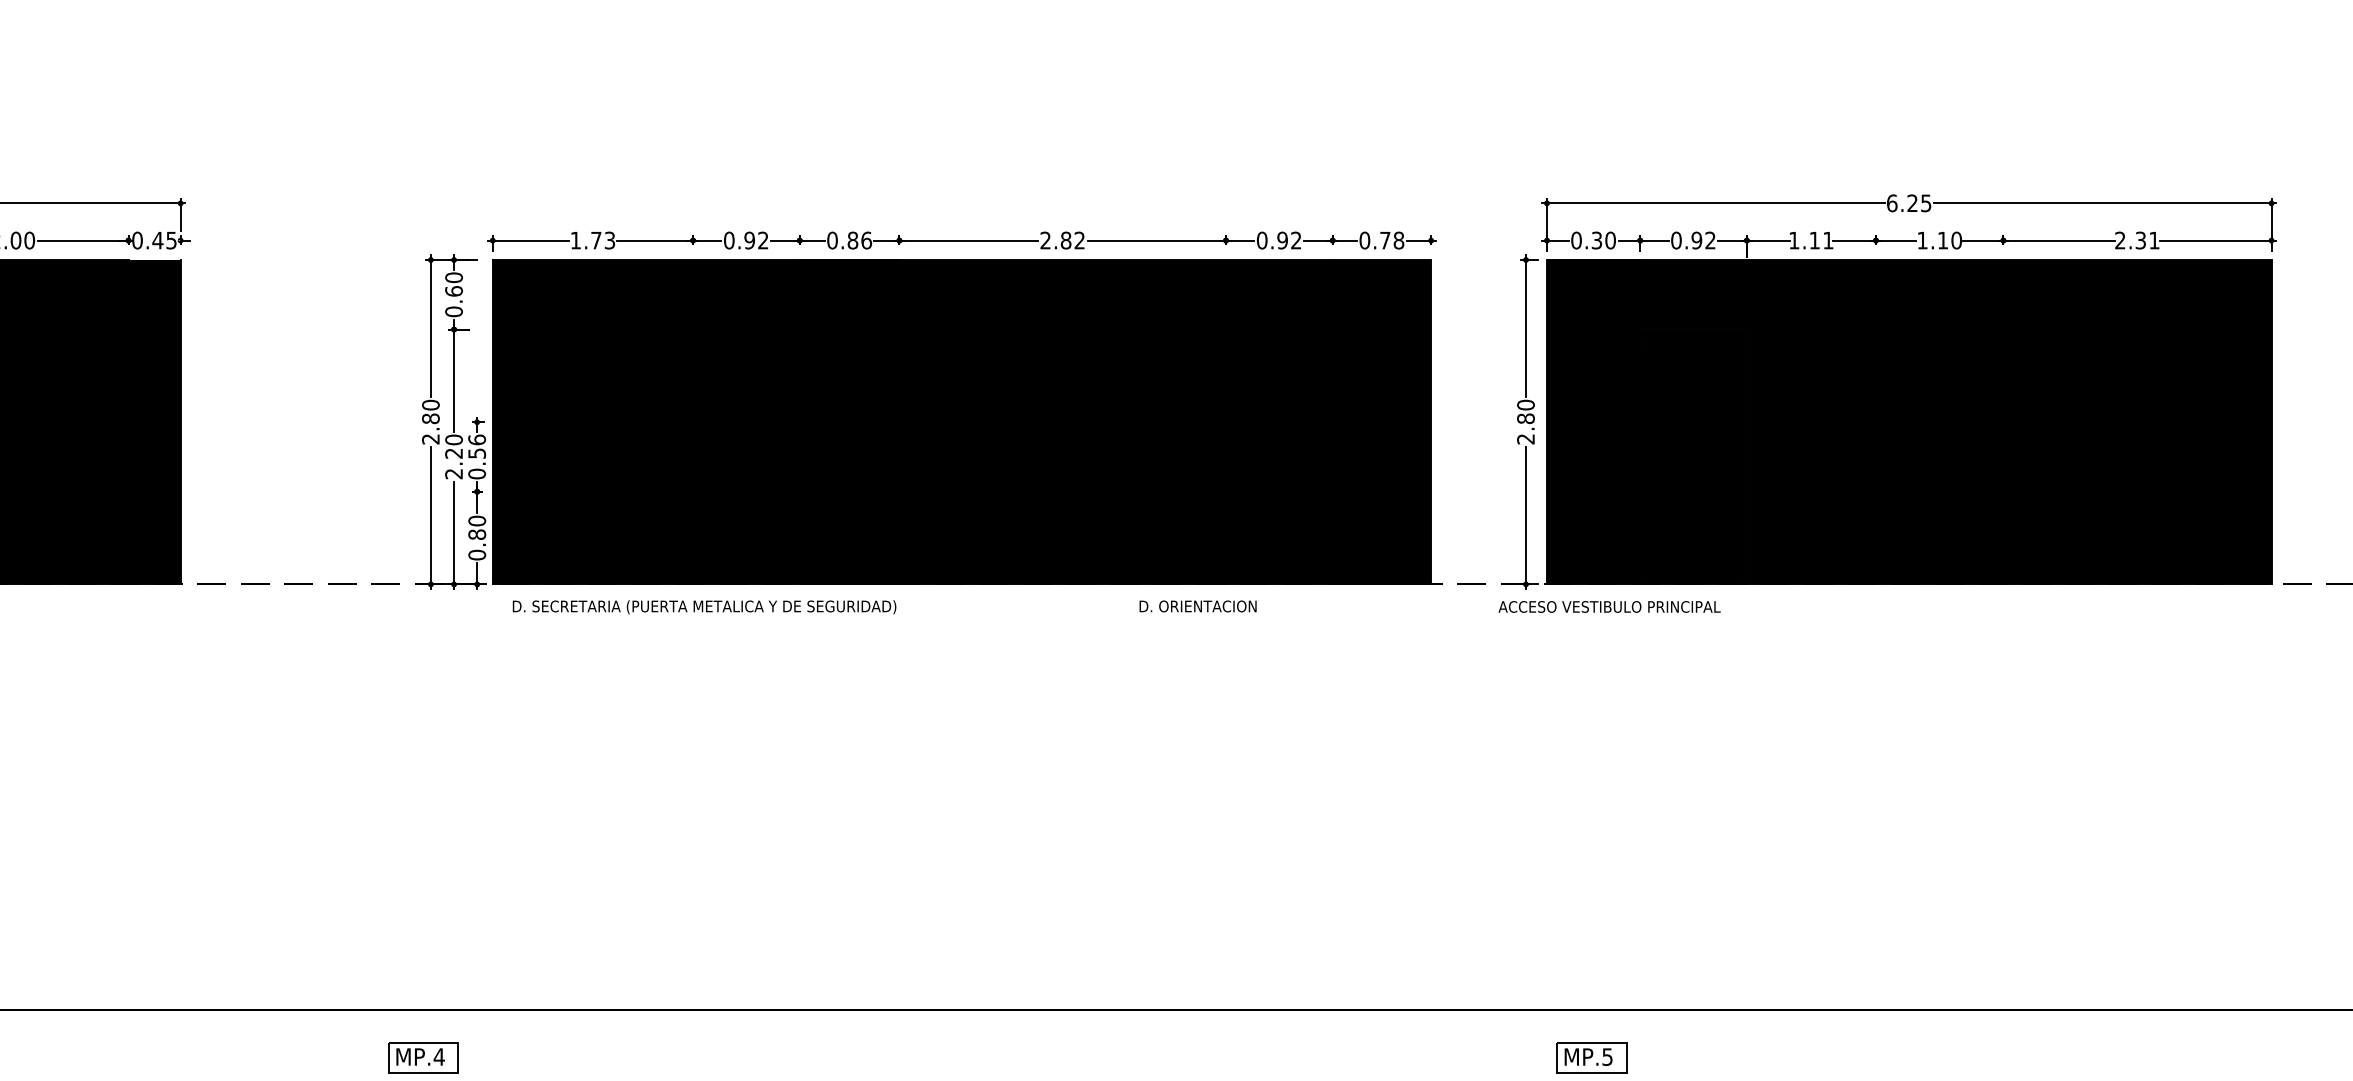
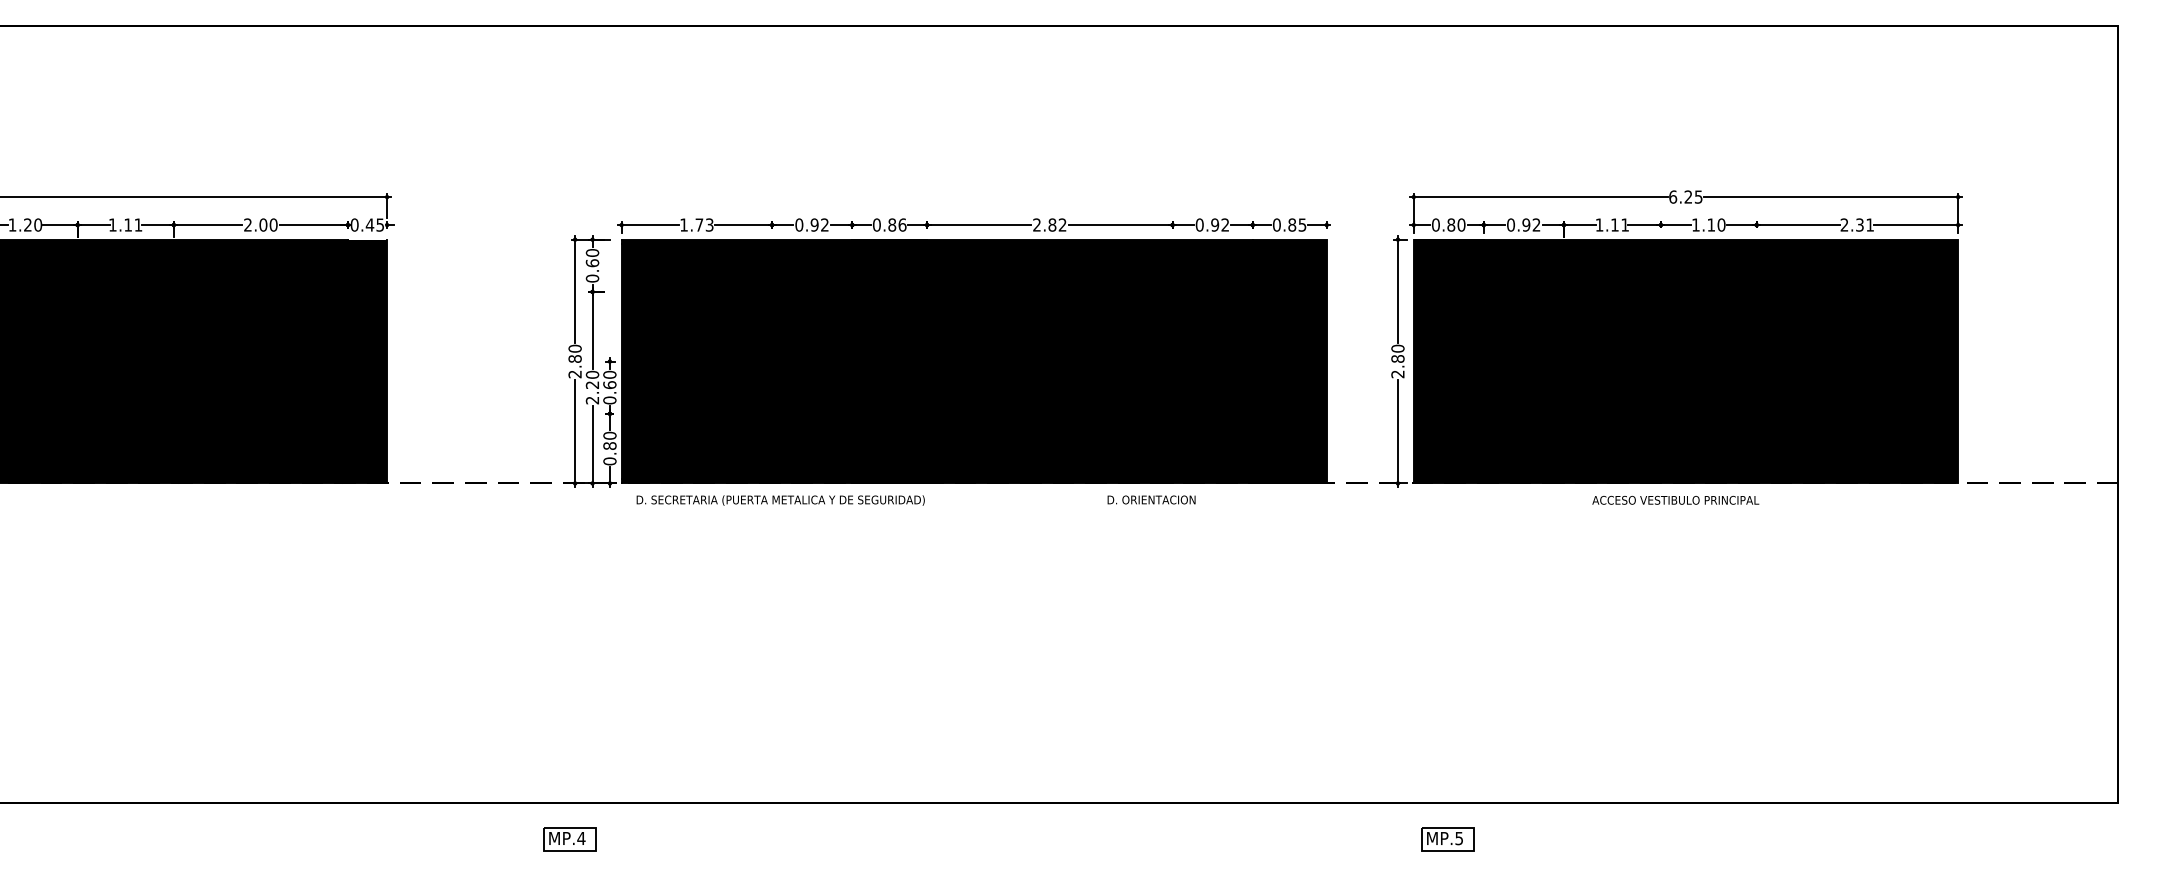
text: (1392, 239) -> (1297, 224), 0.78 -> 0.85
text: (1597, 239) -> (1451, 224), 0.30 -> 0.80
text: (476, 446) -> (609, 379), 0.56 -> 0.60
text: (1609, 605) -> (1675, 499), moved

